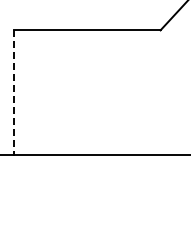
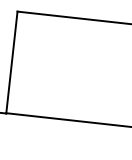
line: (13, 93) -> (11, 63), dashed -> solid

